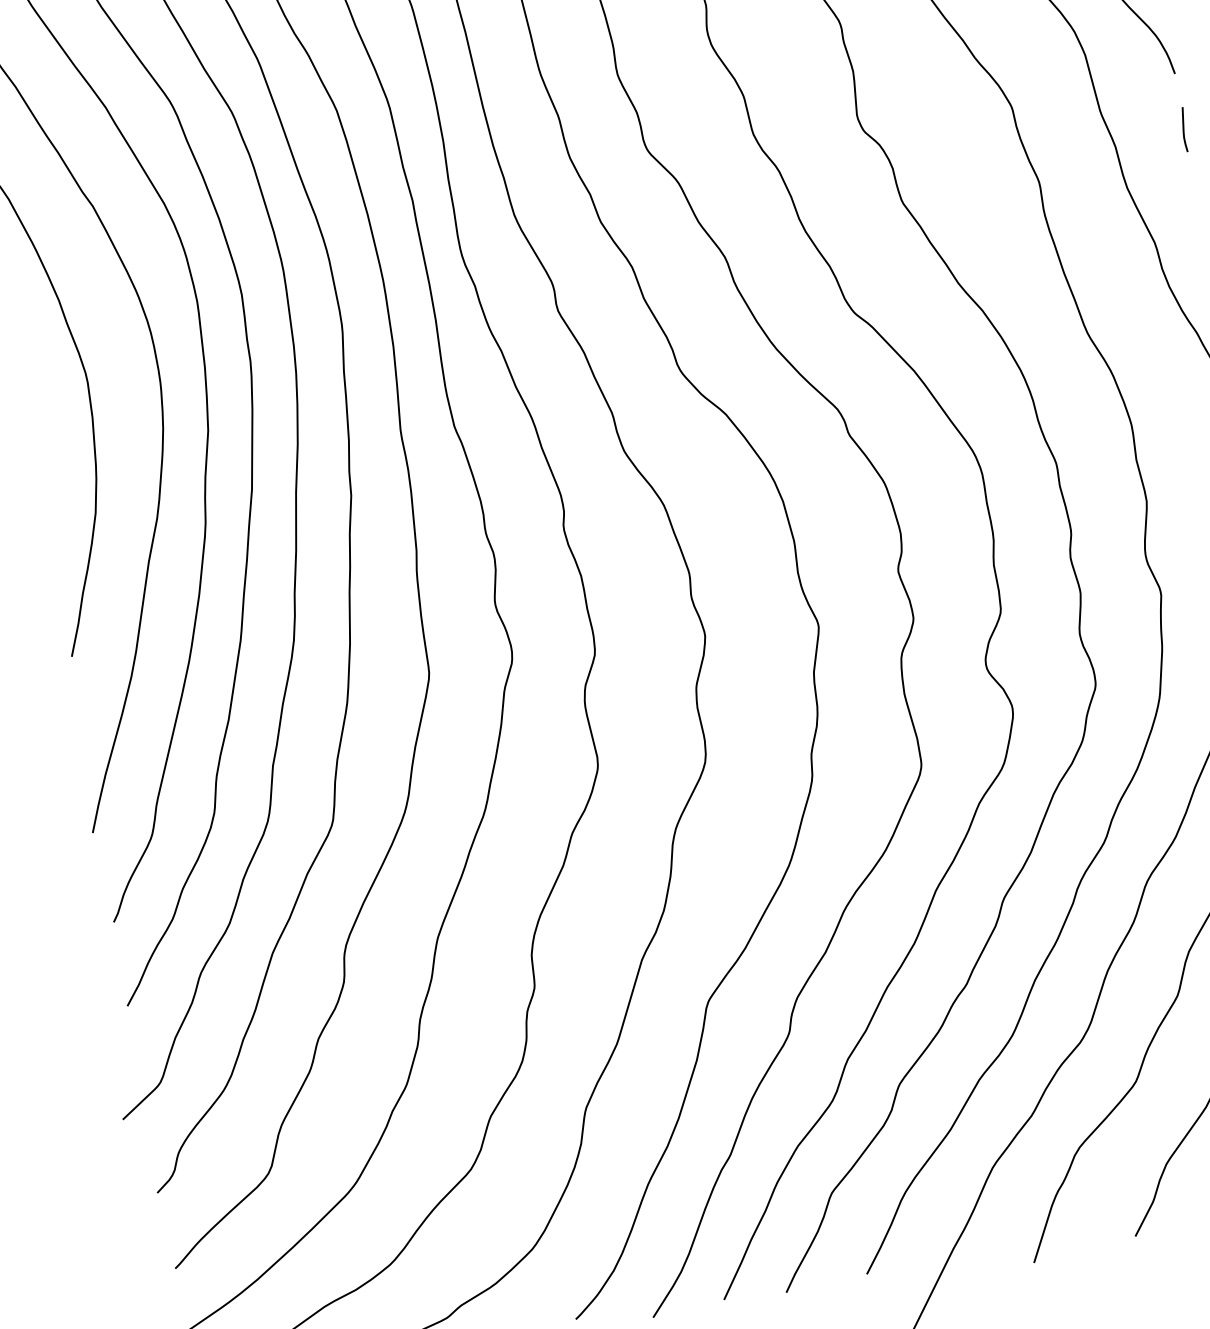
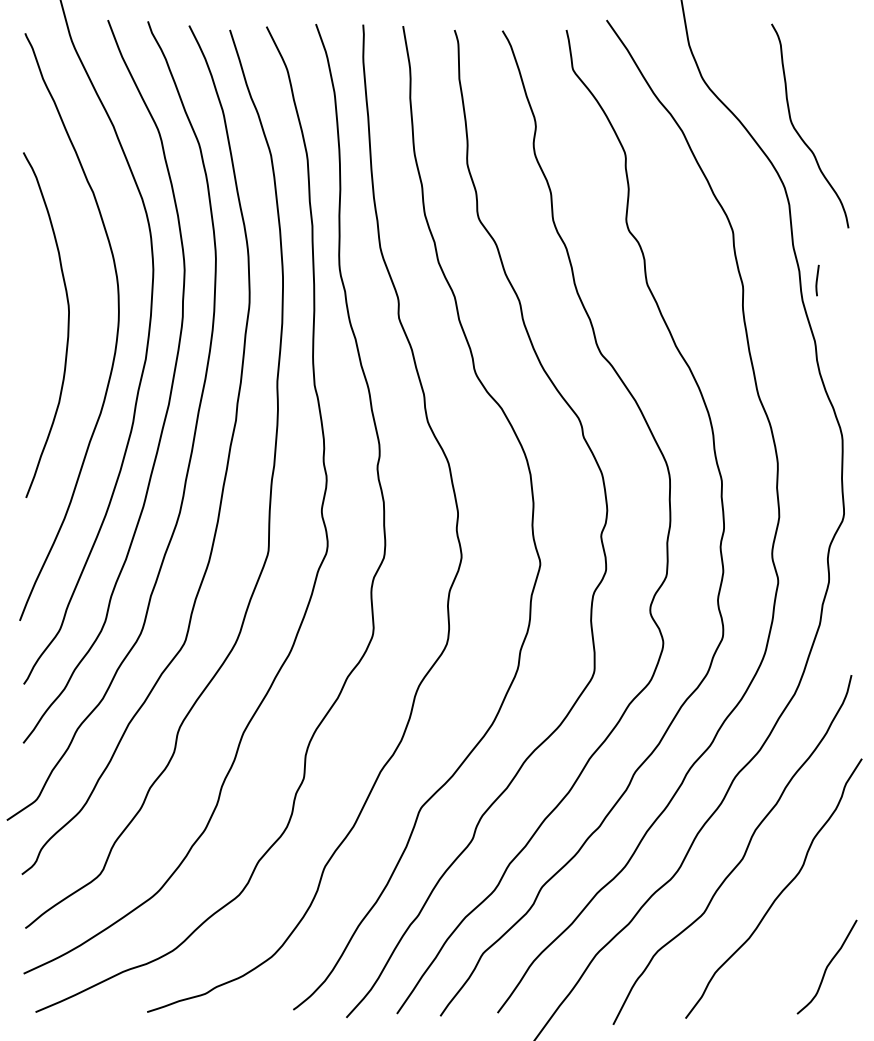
line: (1184, 129) -> (817, 280), moved

